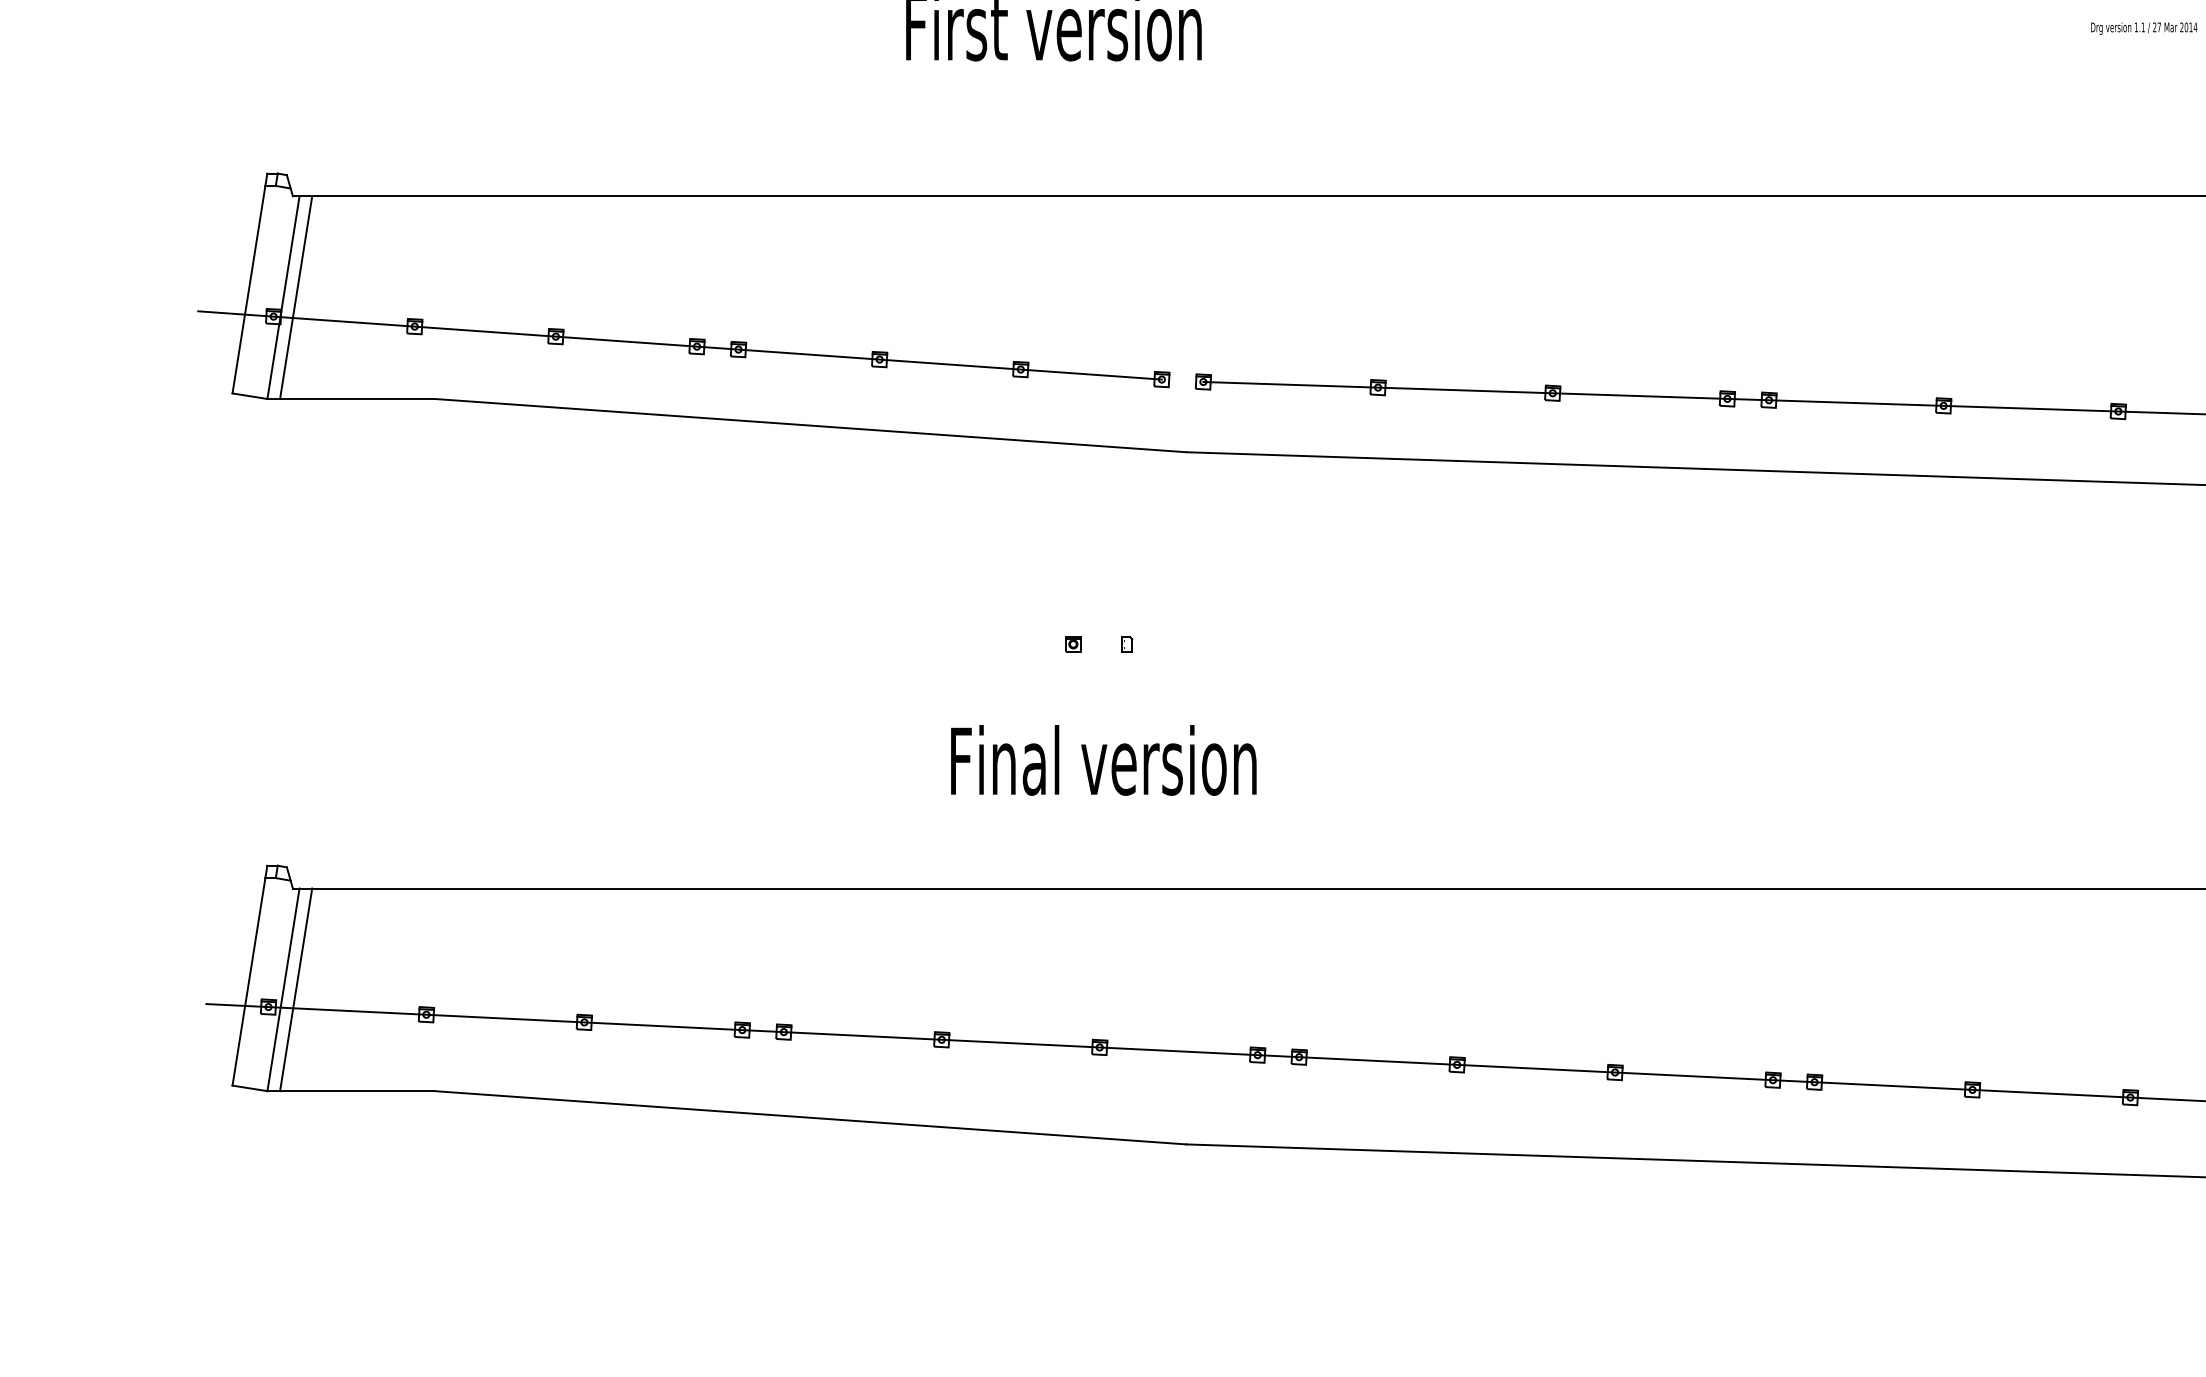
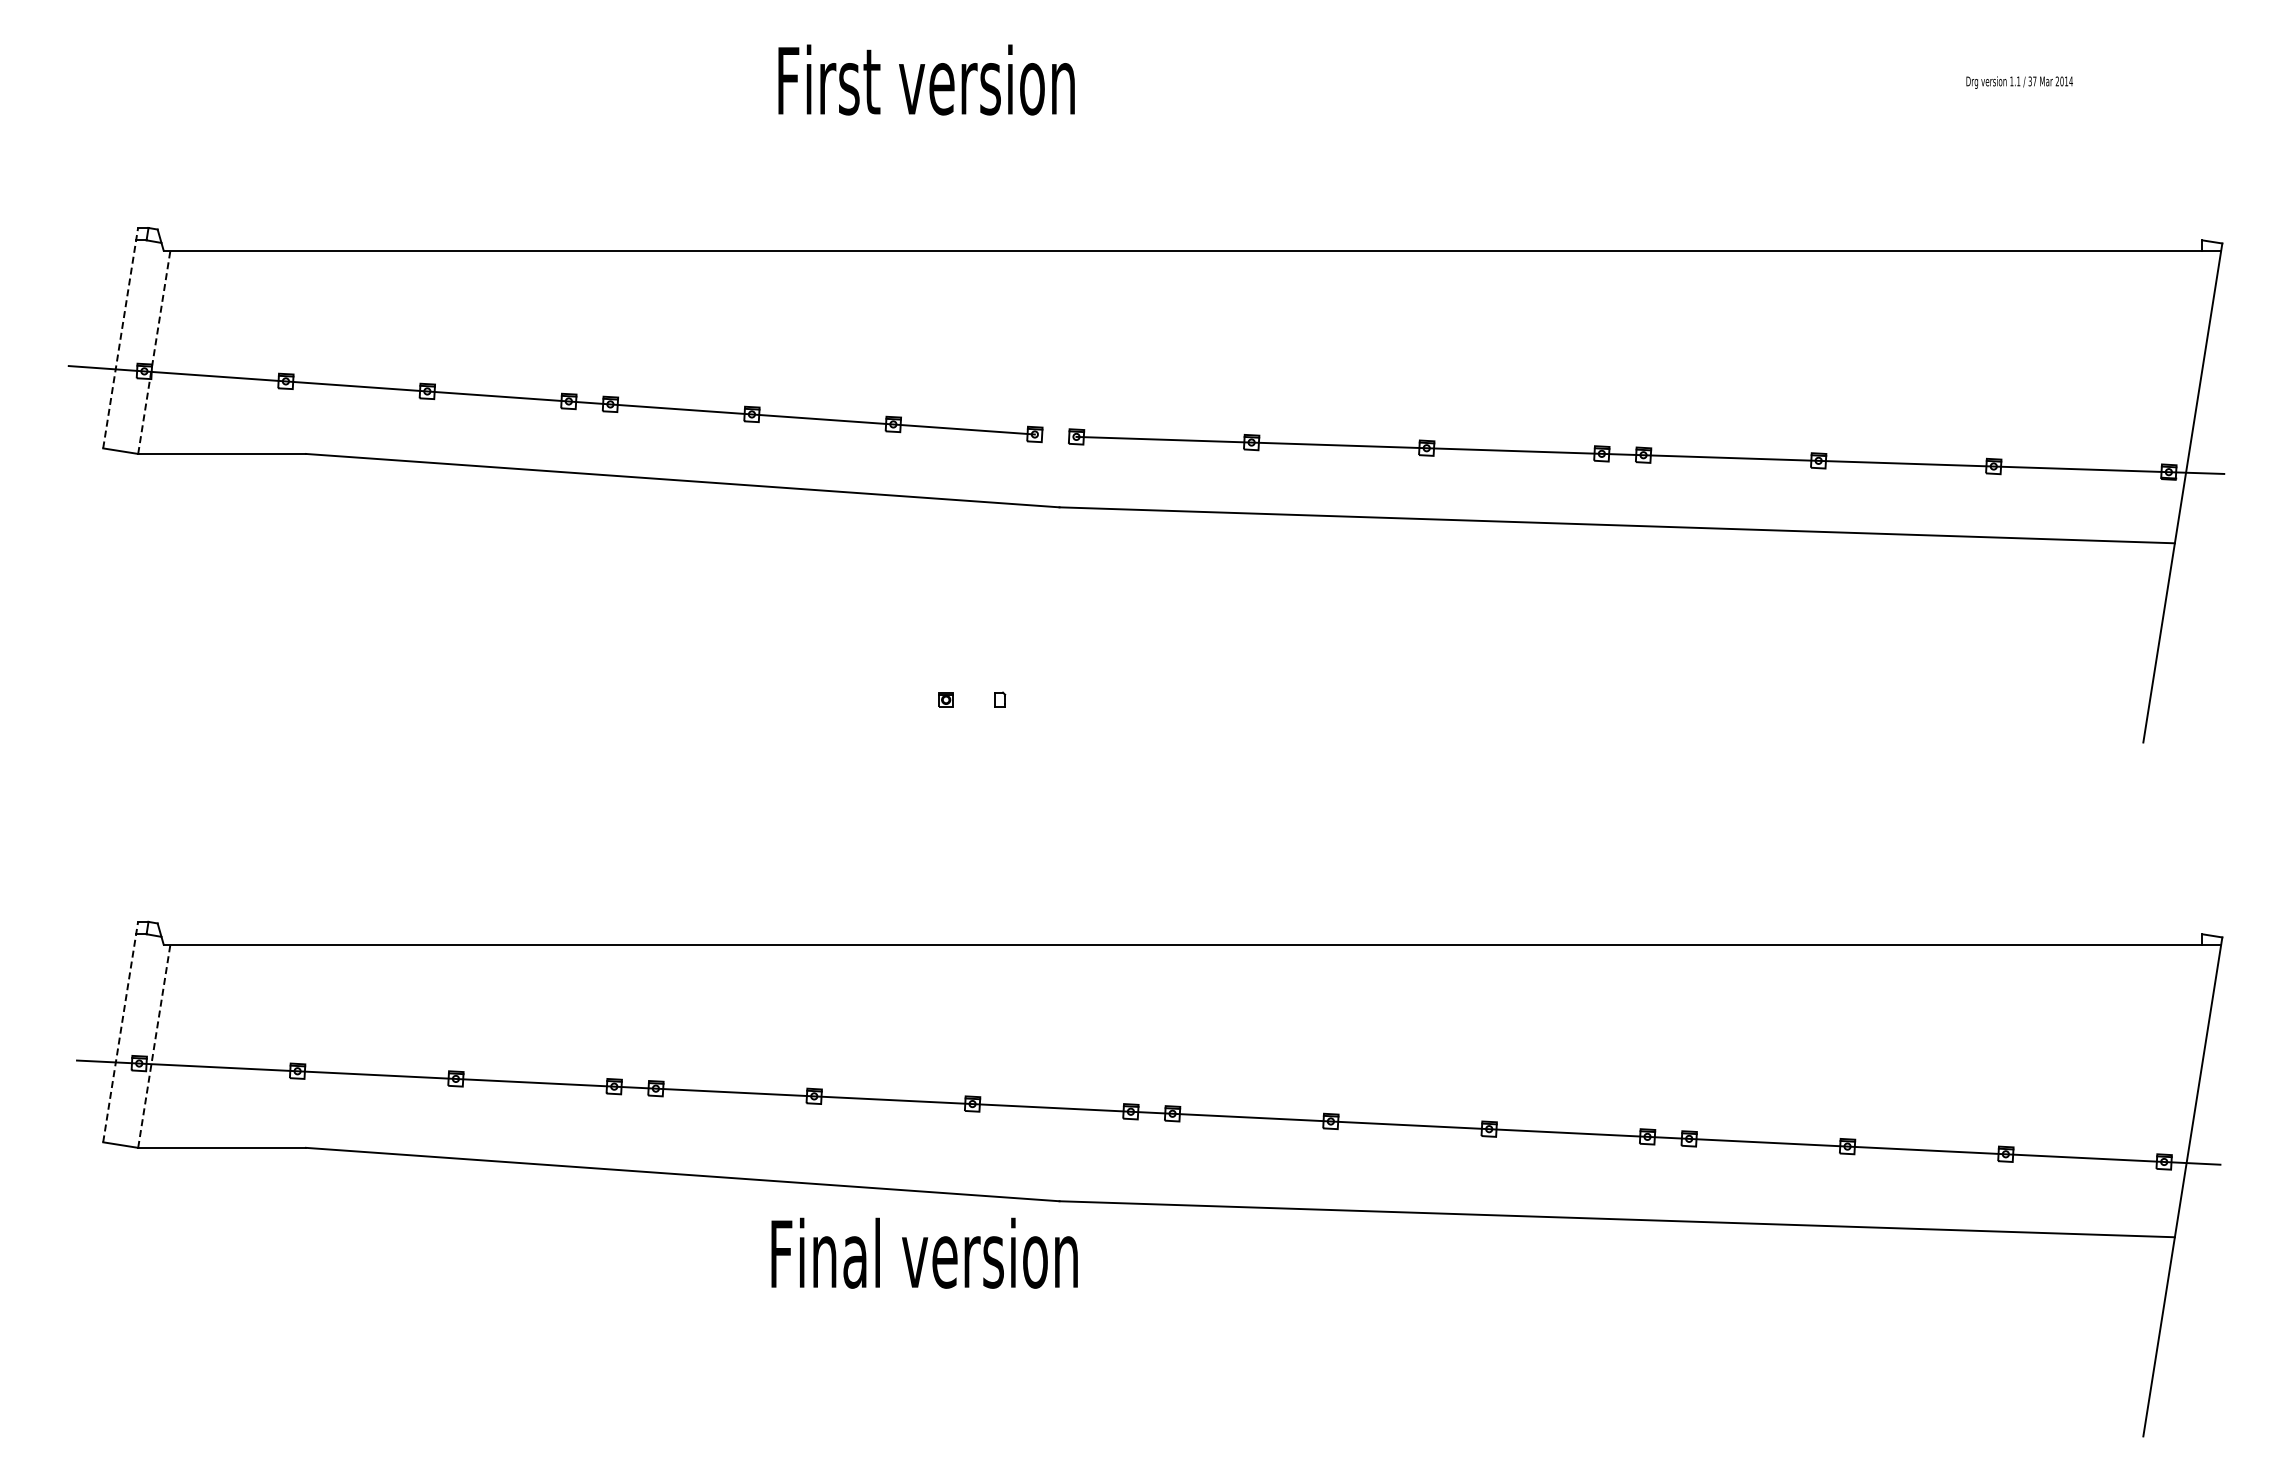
text: (2154, 27) -> (2029, 81), 27 -> 37
line: (249, 283) -> (120, 338), solid -> dashed
line: (295, 296) -> (166, 351), removed
line: (283, 297) -> (154, 352), solid -> dashed
text: (1103, 759) -> (924, 1252), moved
line: (249, 976) -> (120, 1032), solid -> dashed
line: (295, 989) -> (166, 1045), removed
line: (283, 990) -> (154, 1046), solid -> dashed

